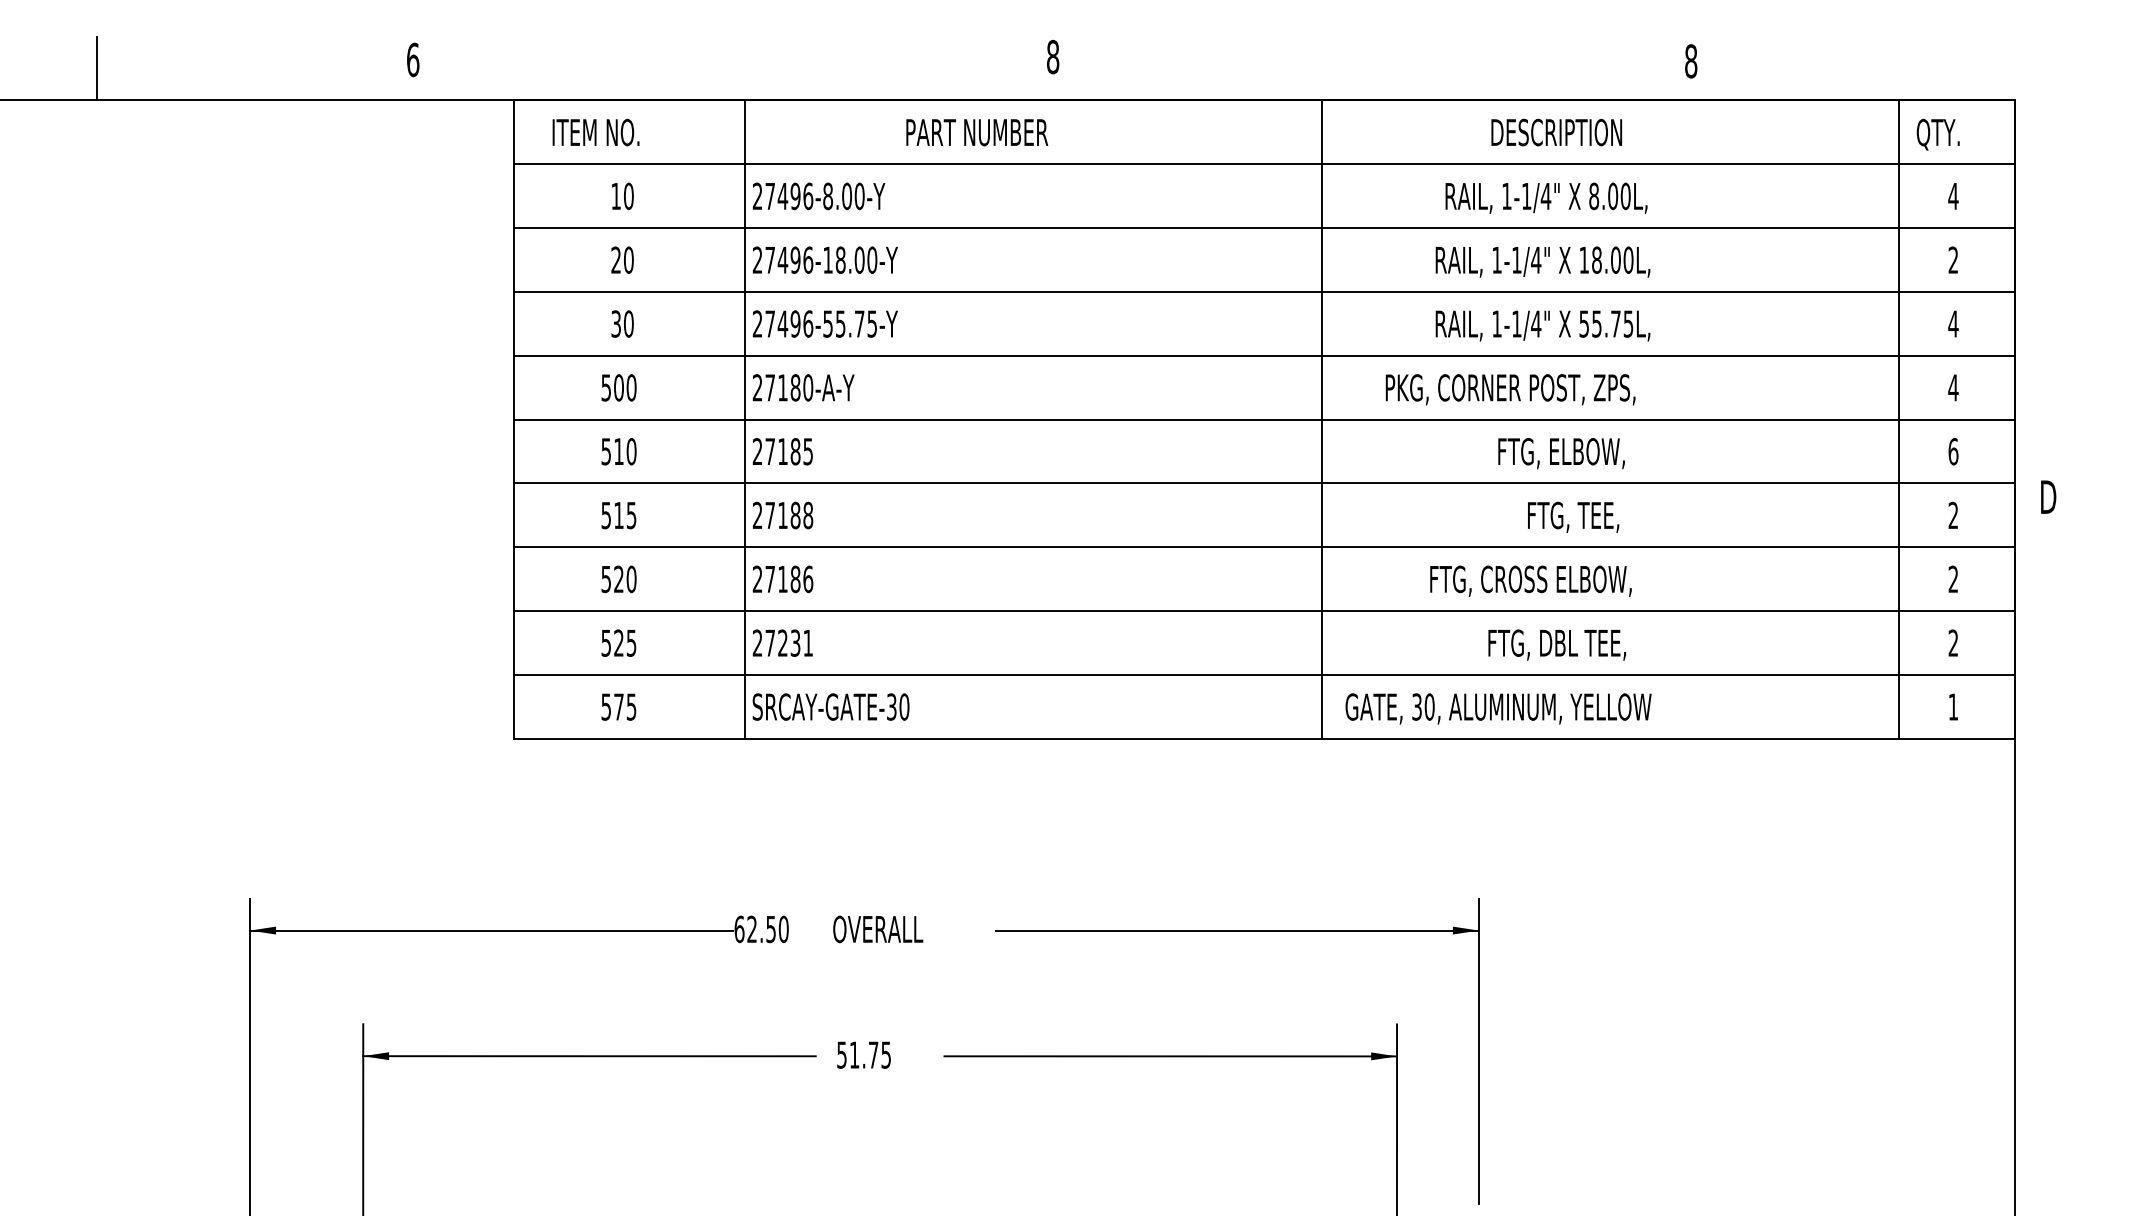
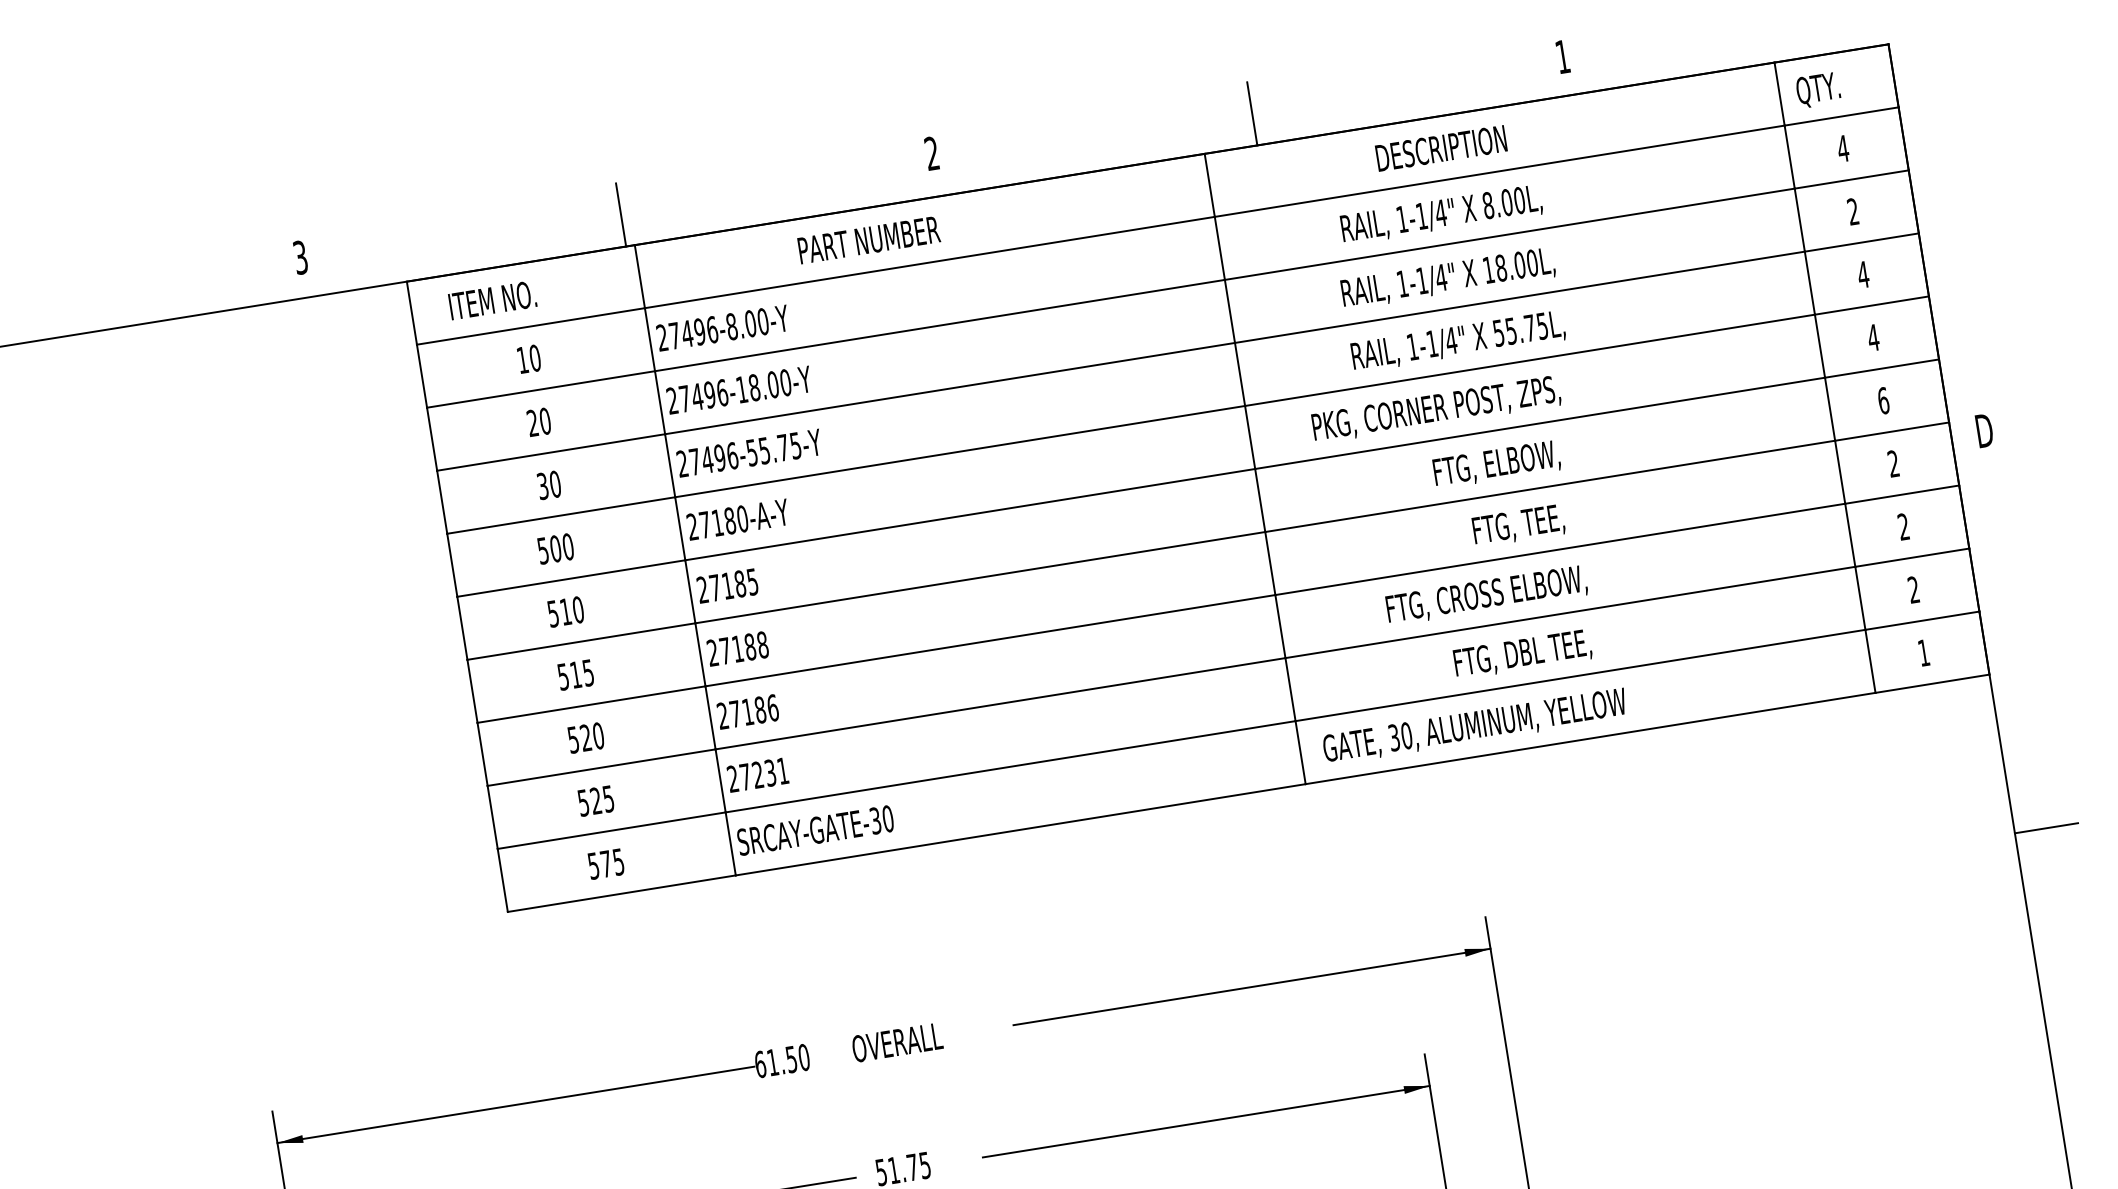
text: (1053, 57) -> (932, 153), 8 -> 2
text: (413, 59) -> (300, 257), 6 -> 3
text: (1691, 61) -> (1563, 56), 8 -> 1
line: (736, 68) -> (621, 214), added
line: (1375, 68) -> (1252, 113), added
line: (2046, 899) -> (2046, 828), added
text: (751, 928) -> (772, 1061), 62.50 -> 61.50

